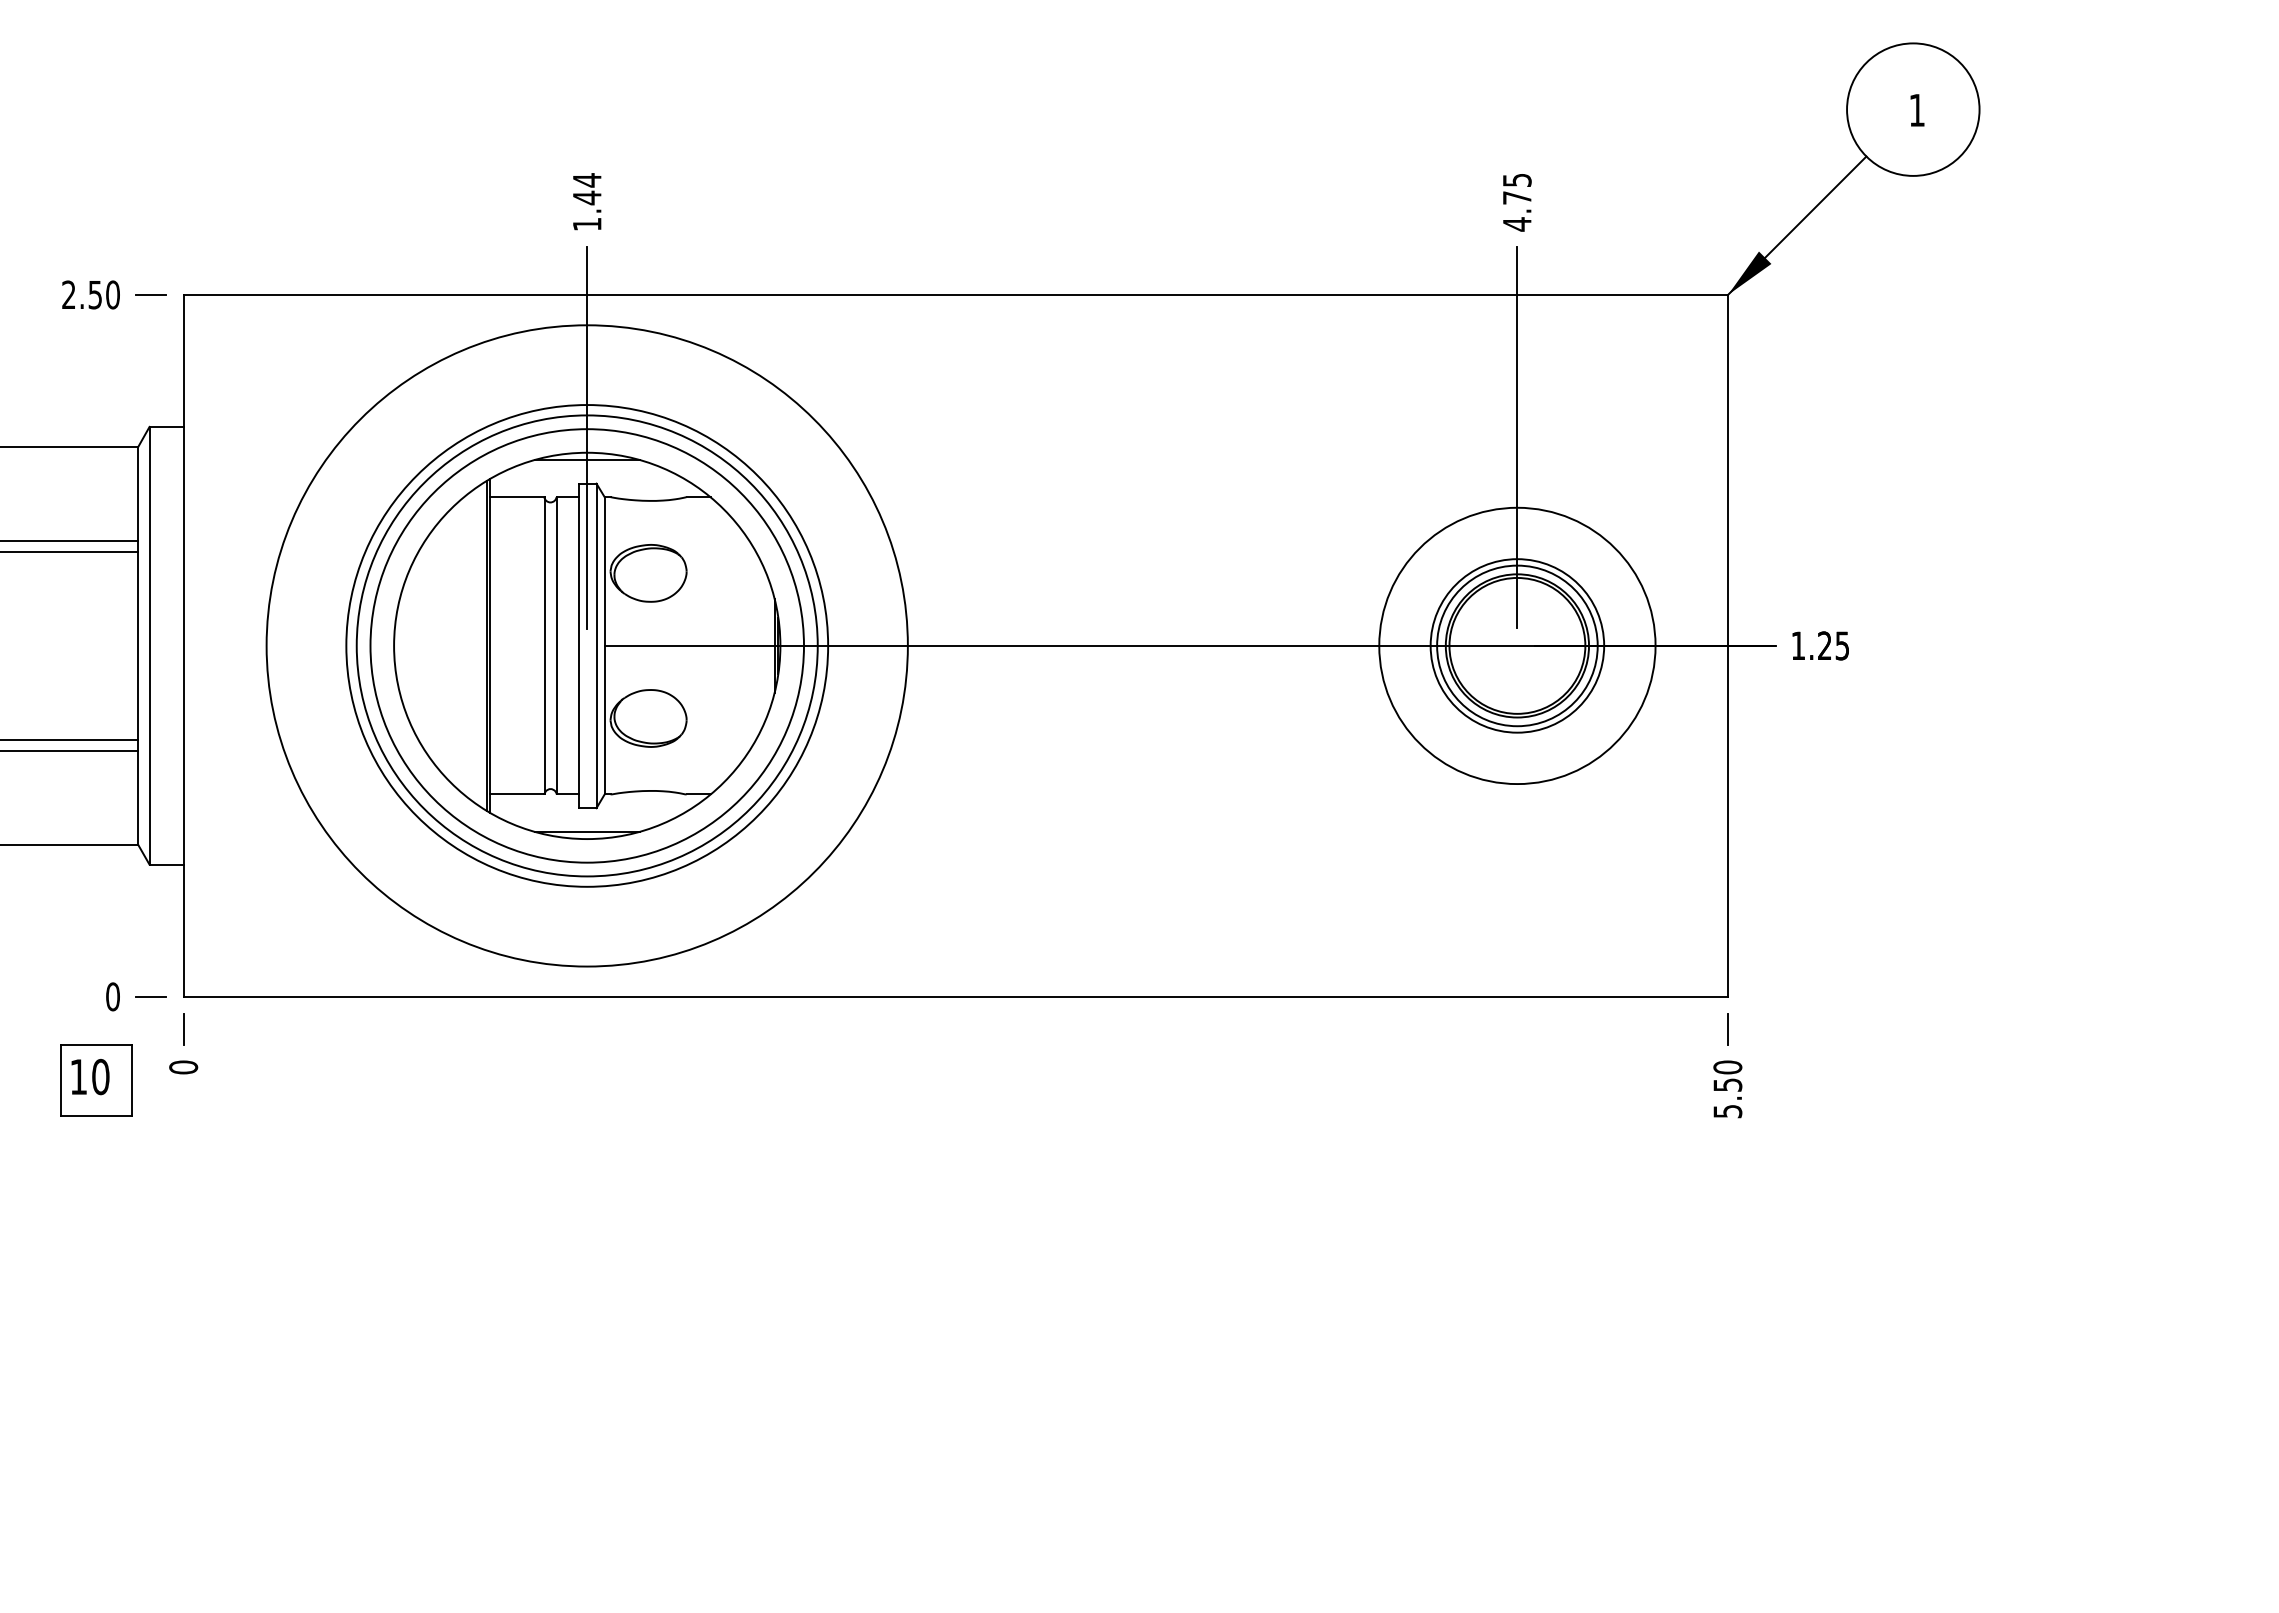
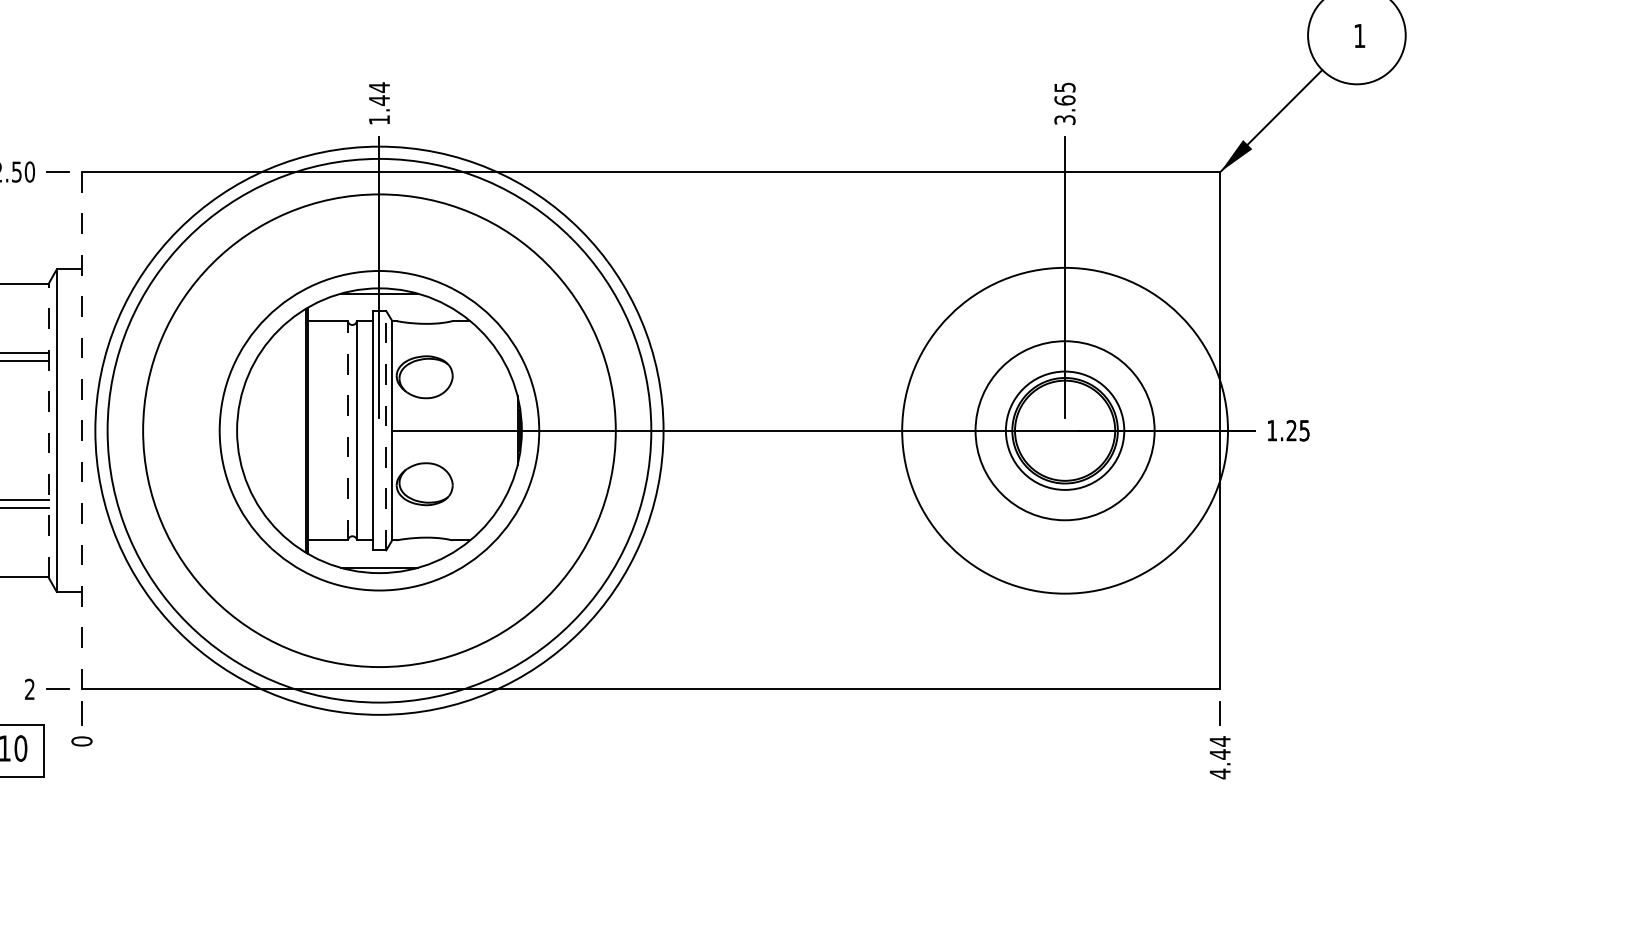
text: (1516, 210) -> (1064, 109), 4.75 -> 3.65
line: (138, 645) -> (48, 430), solid -> dashed
line: (183, 645) -> (81, 430), solid -> dashed
line: (544, 645) -> (347, 430), solid -> dashed
circle: (586, 645) -> (378, 430), size x1.6
circle: (587, 645) -> (379, 430), size x1.6
line: (596, 645) -> (386, 430), solid -> dashed
circle: (1517, 645) -> (1065, 430), size x1.4
circle: (1517, 645) -> (1065, 430), size x1.6
text: (112, 996) -> (29, 689), 0 -> 2
text: (1727, 1089) -> (1219, 757), 5.50 -> 4.44

